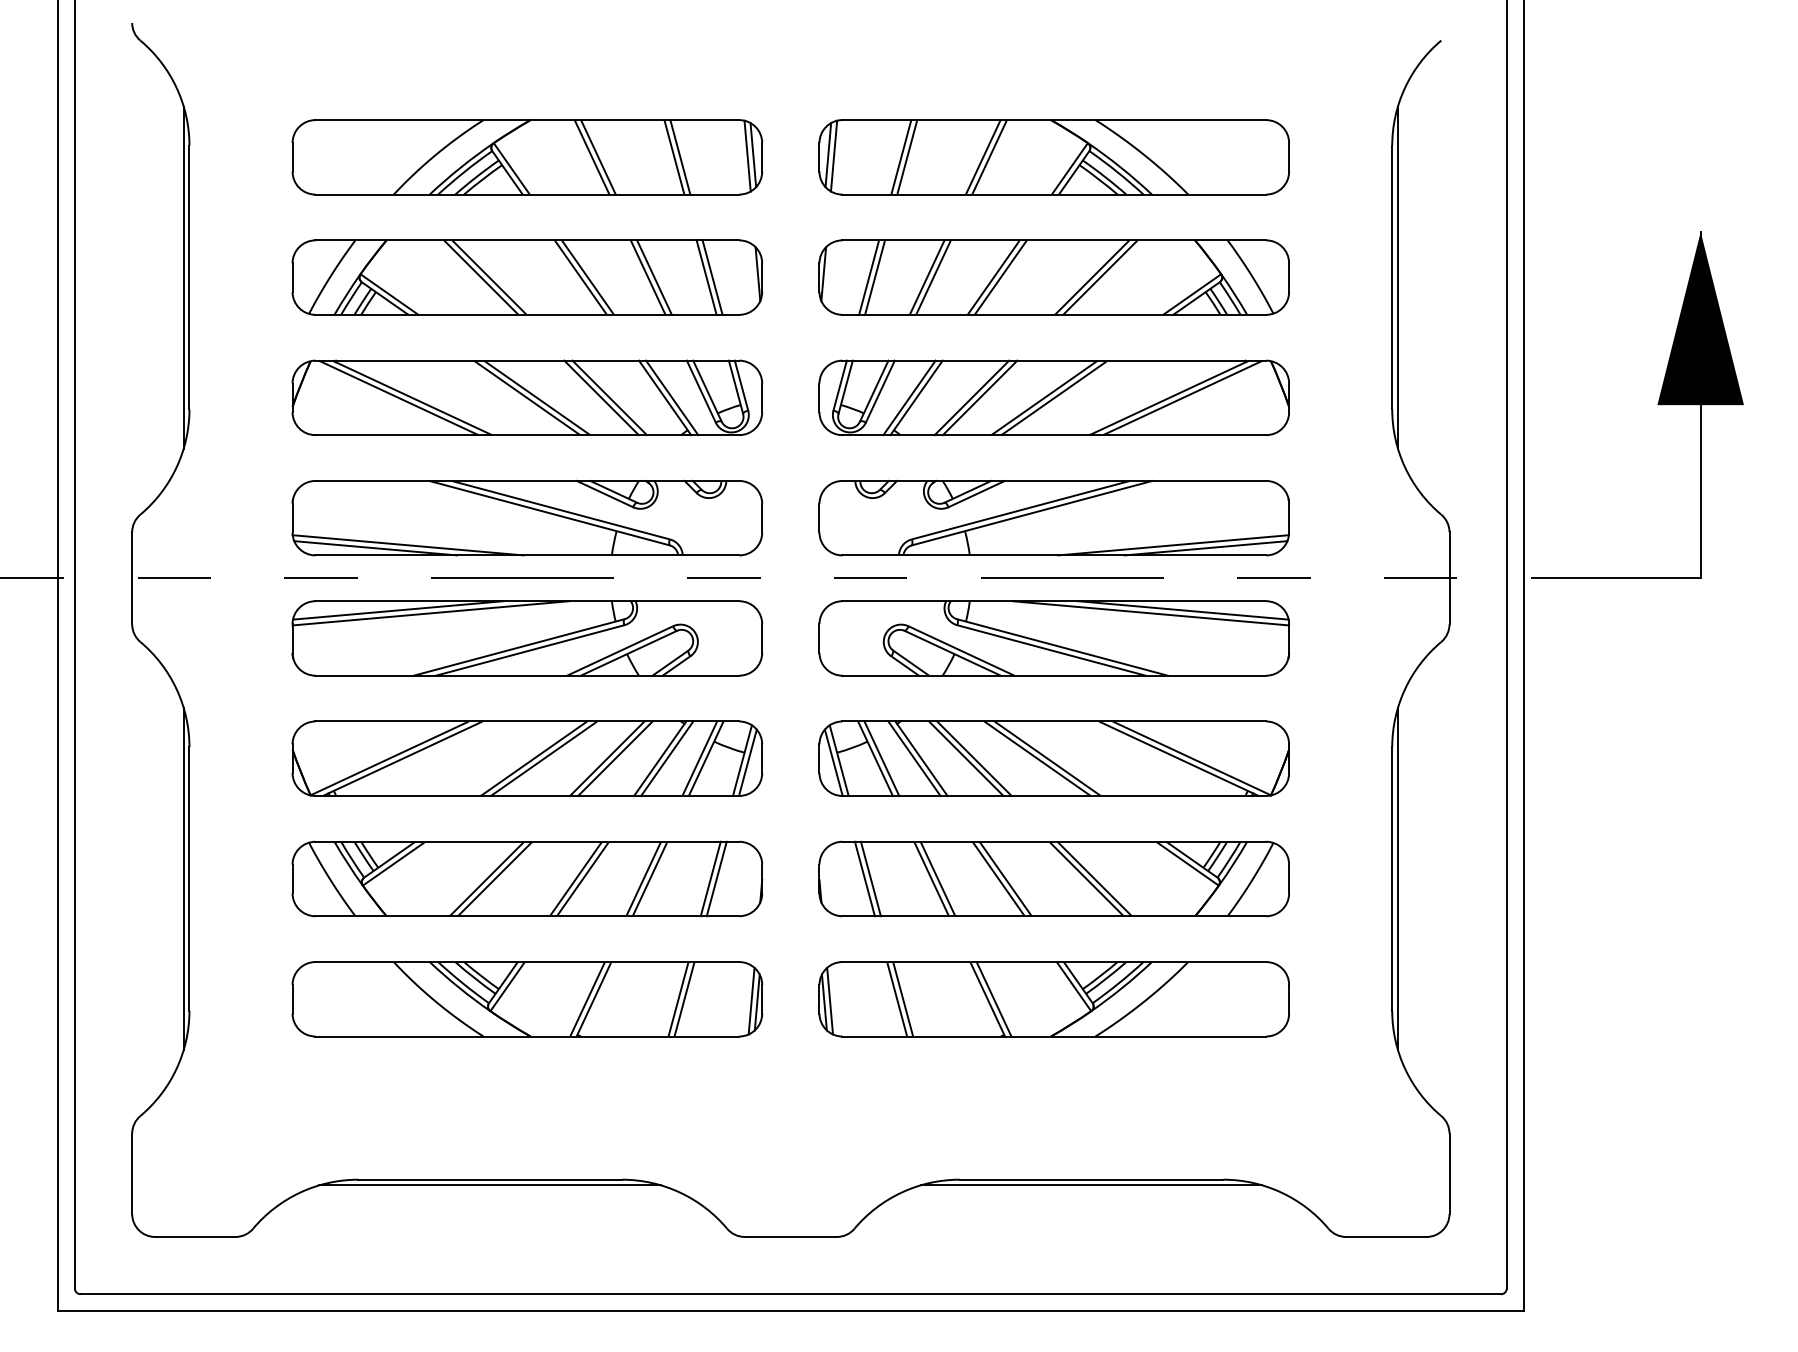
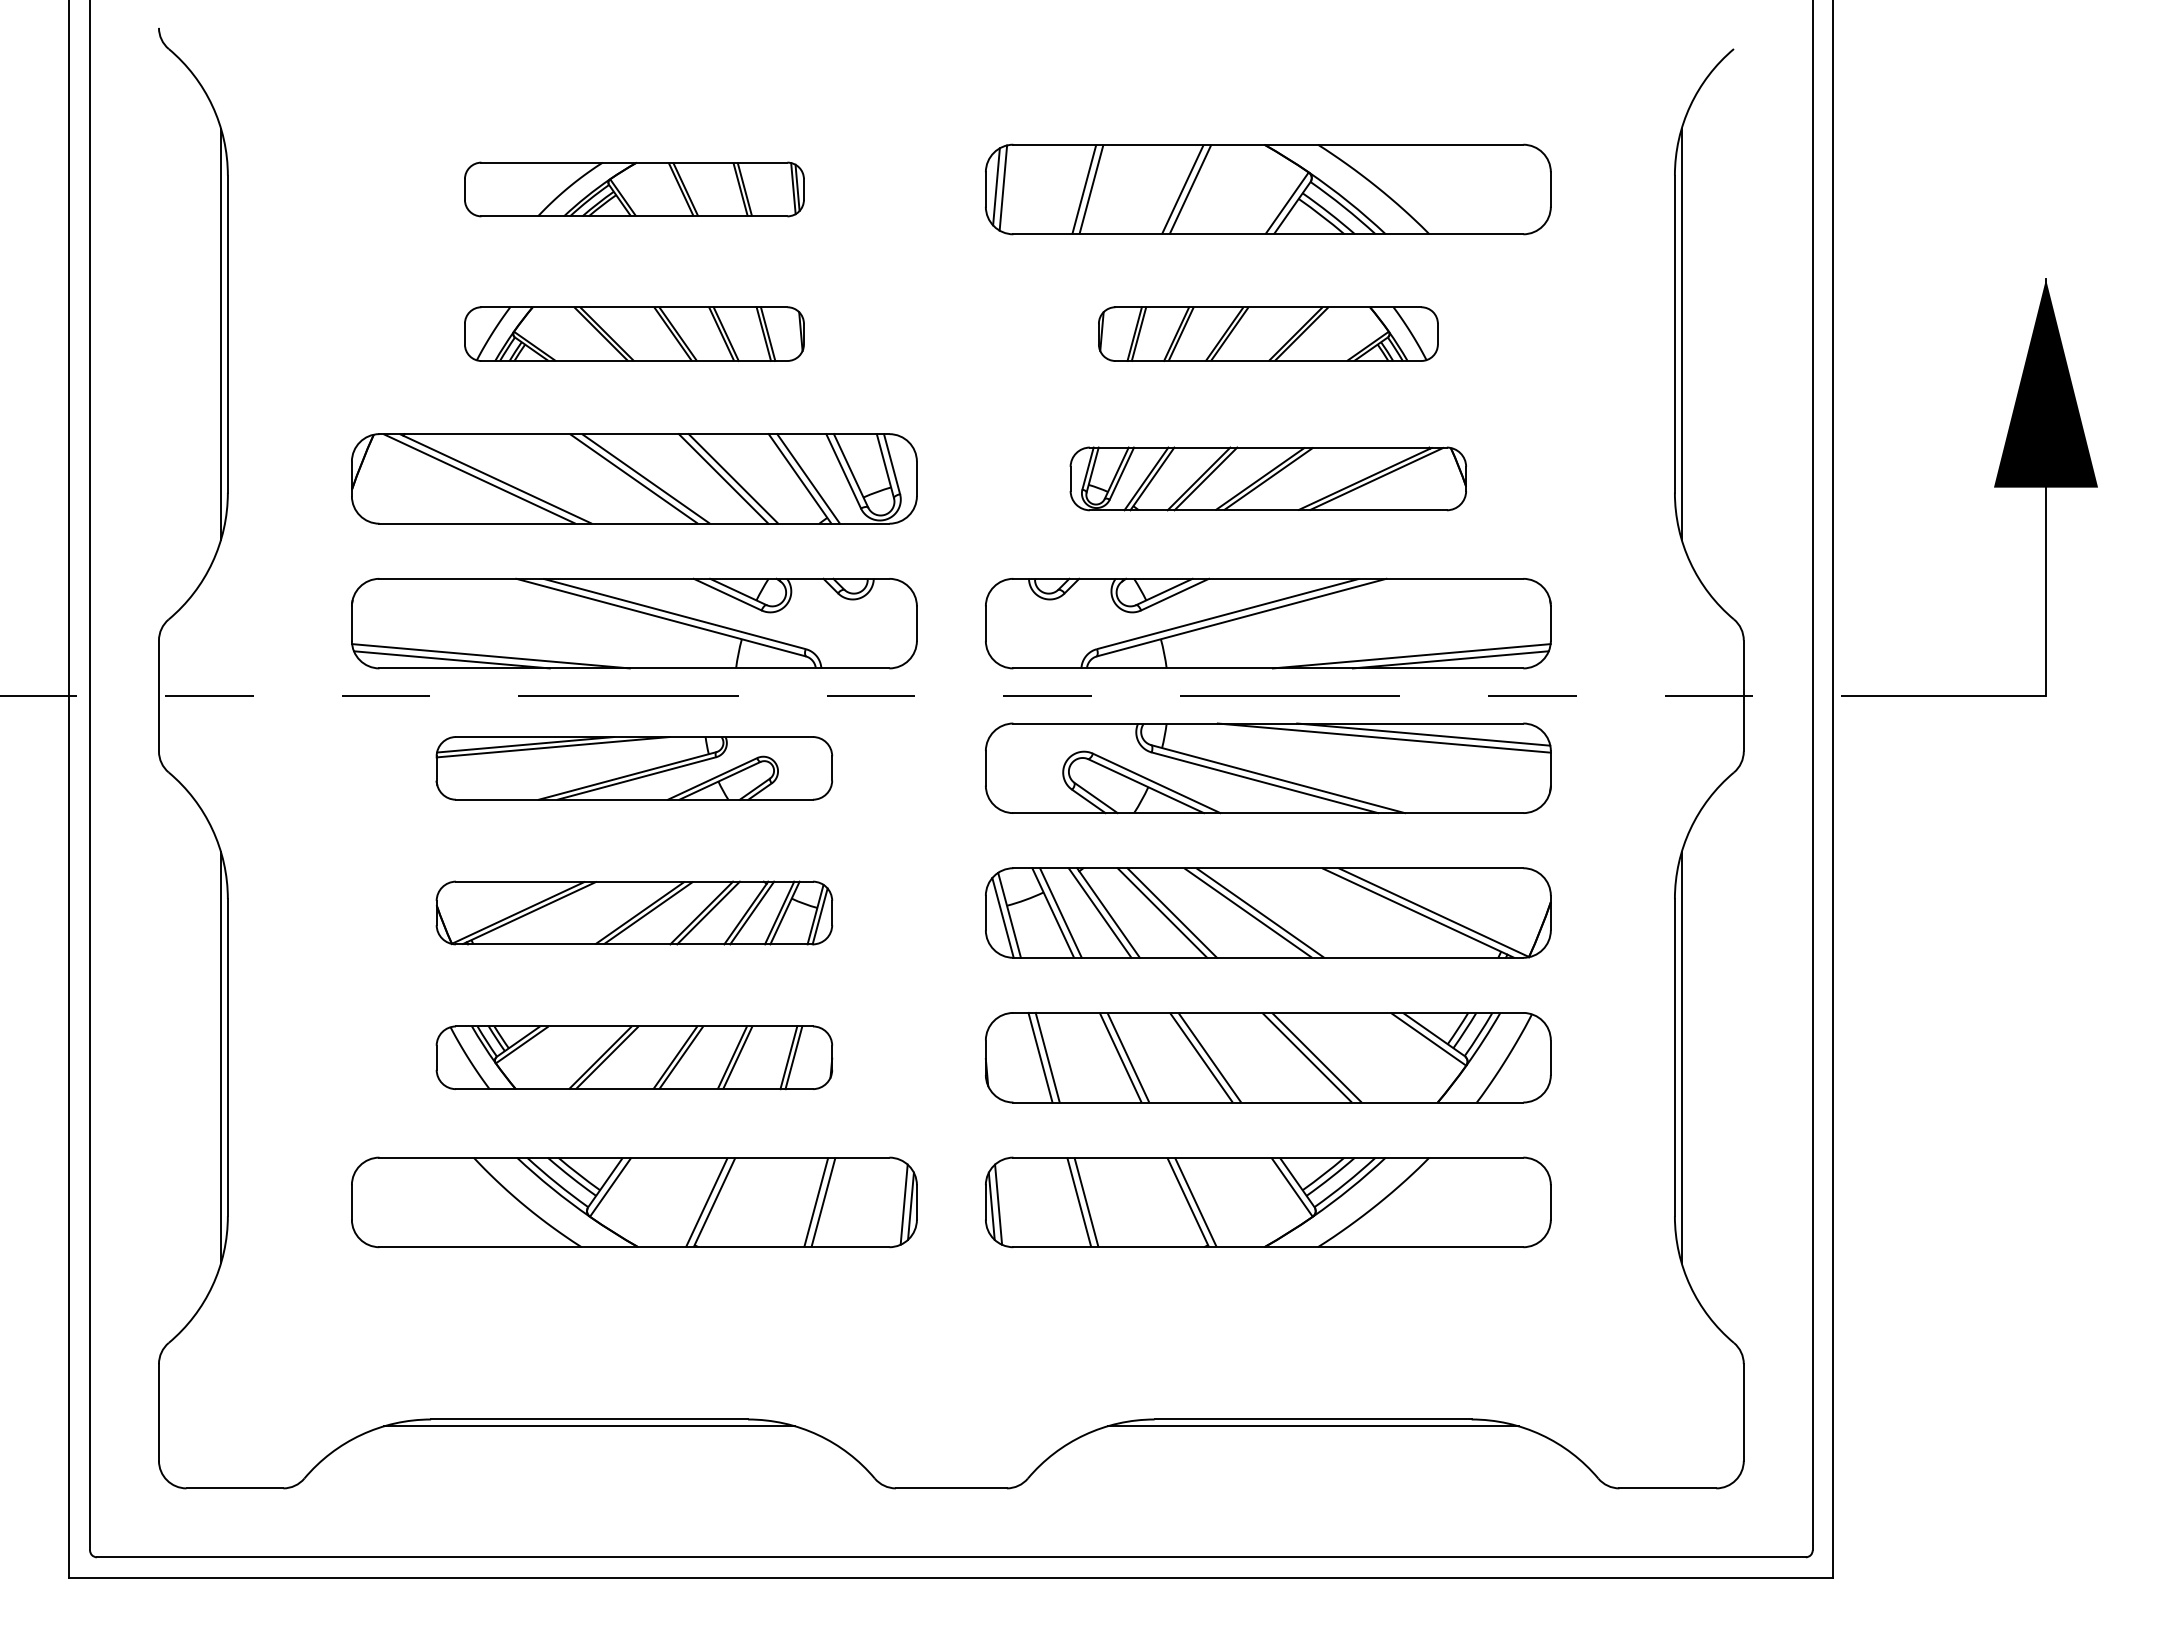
part: (527, 157) -> (634, 189), size x0.6
part: (527, 277) -> (634, 333), size x0.6
part: (1054, 277) -> (1268, 333), size x0.6
part: (1054, 397) -> (1268, 478), size x0.7
part: (527, 638) -> (634, 768), size x0.7
part: (527, 758) -> (634, 912), size x0.7
part: (527, 878) -> (634, 1057), size x0.7

